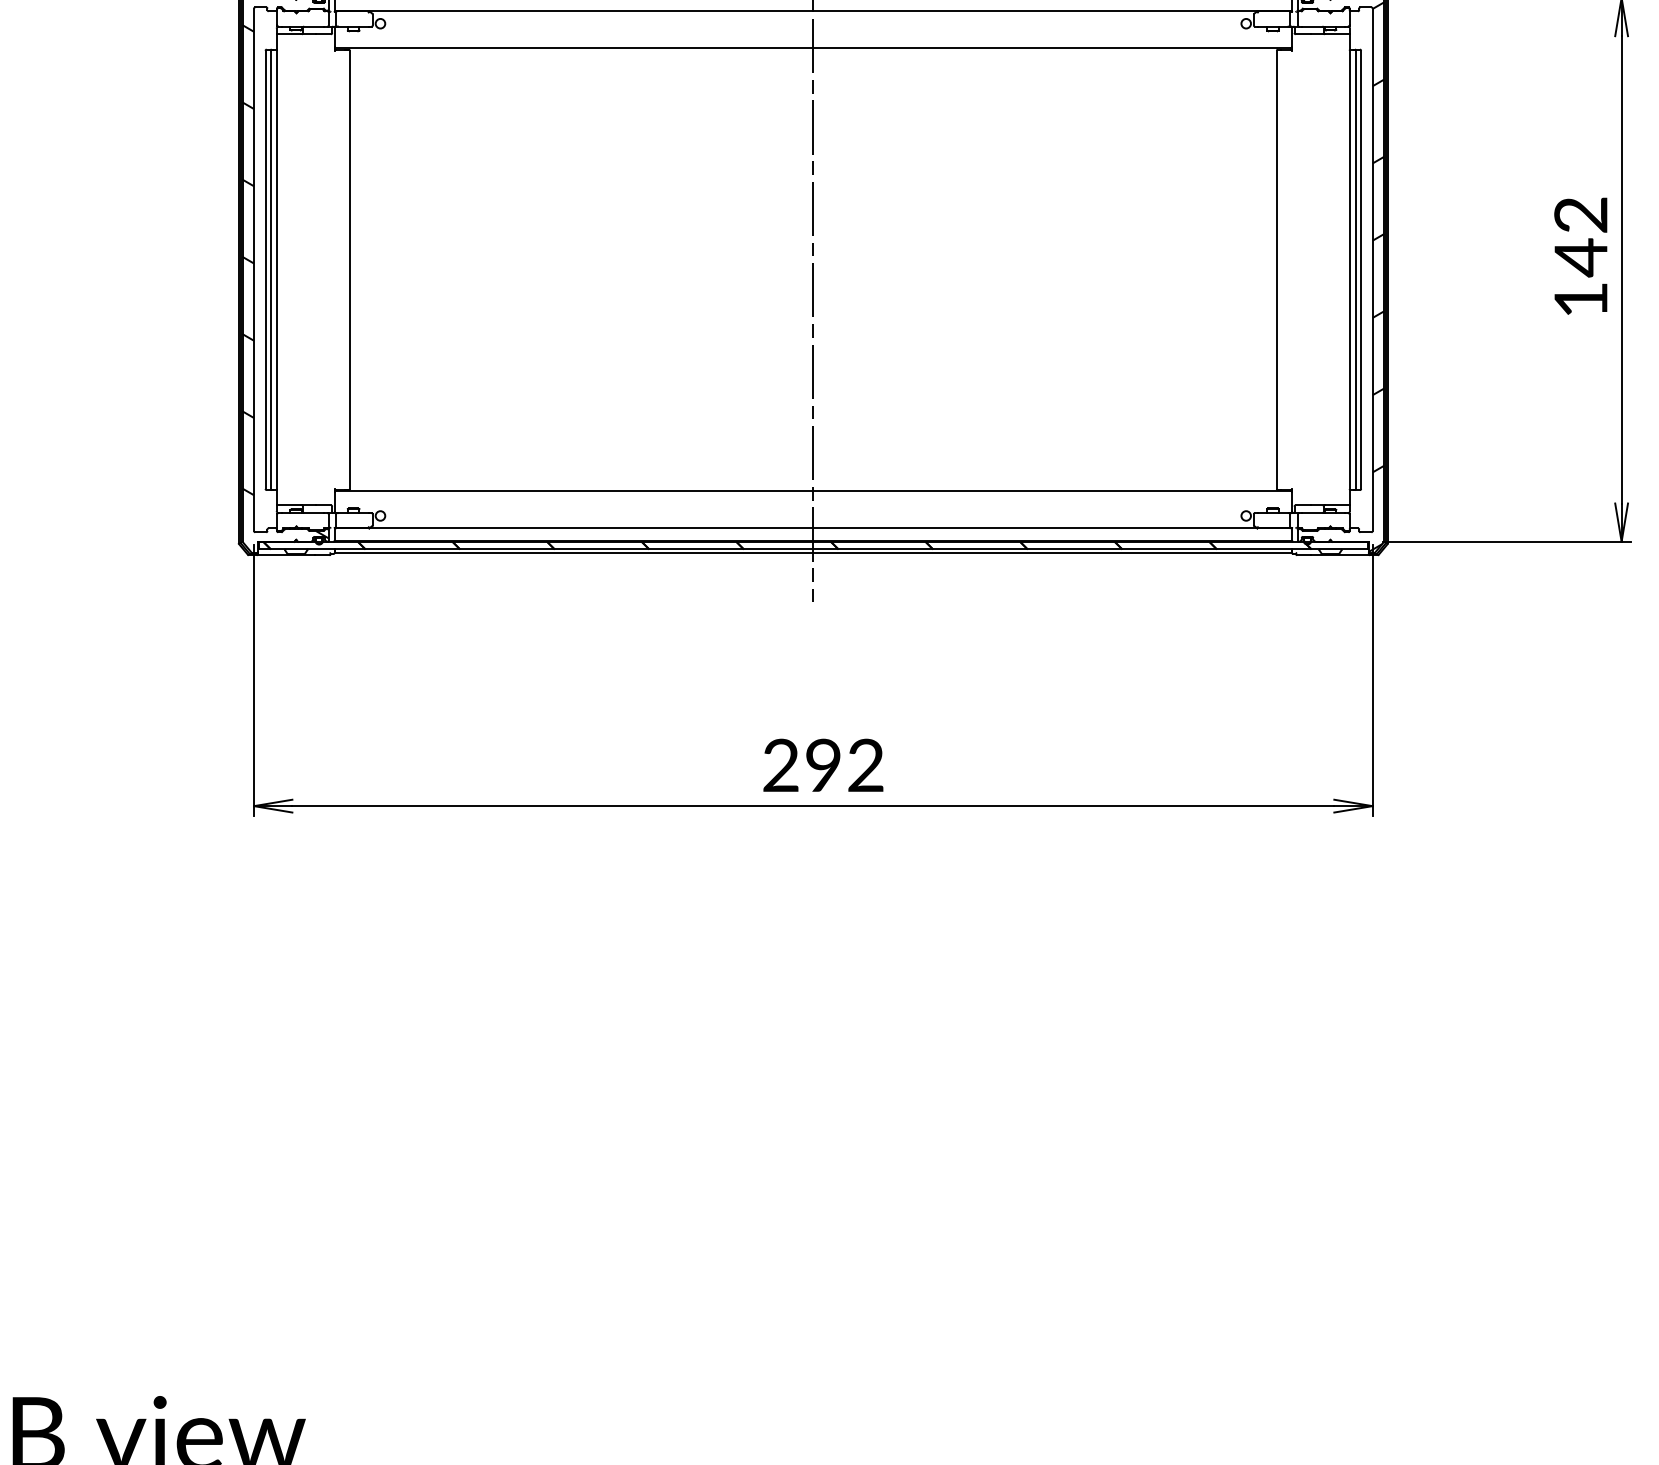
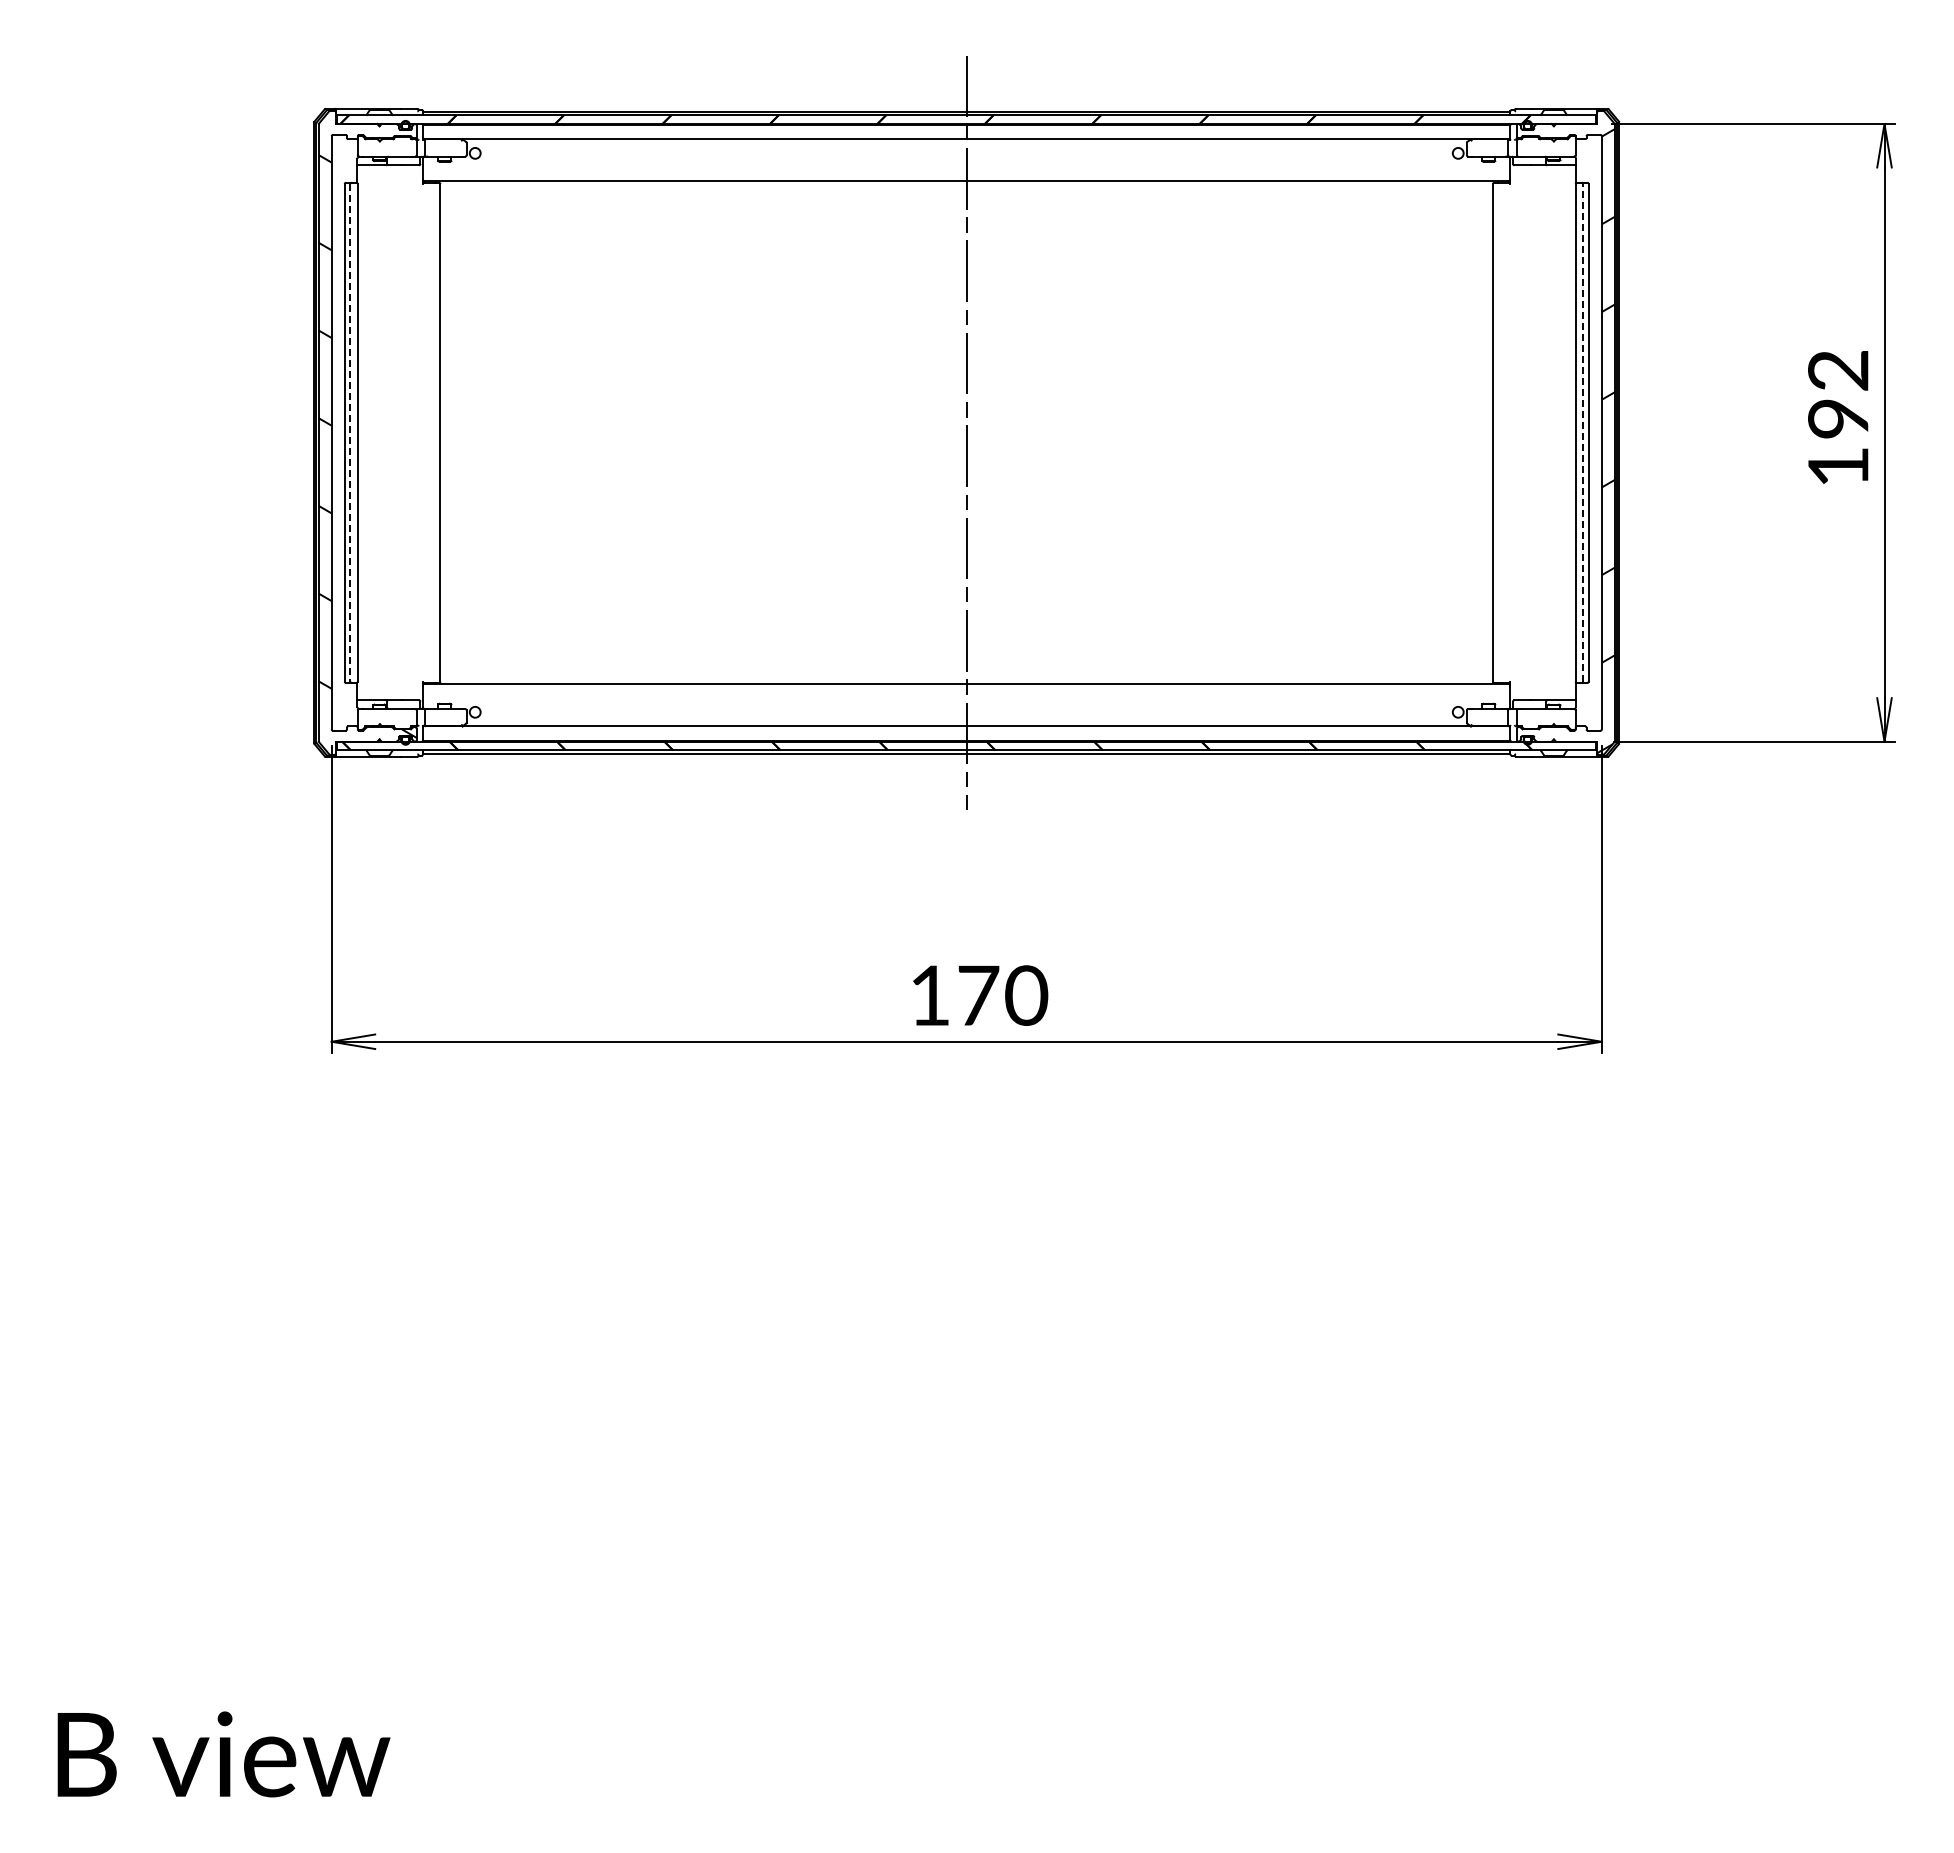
text: (1581, 258) -> (1838, 419), 142 -> 192
line: (270, 269) -> (350, 432), solid -> dashed
line: (1356, 269) -> (1583, 432), solid -> dashed
text: (824, 765) -> (979, 995), 292 -> 170

